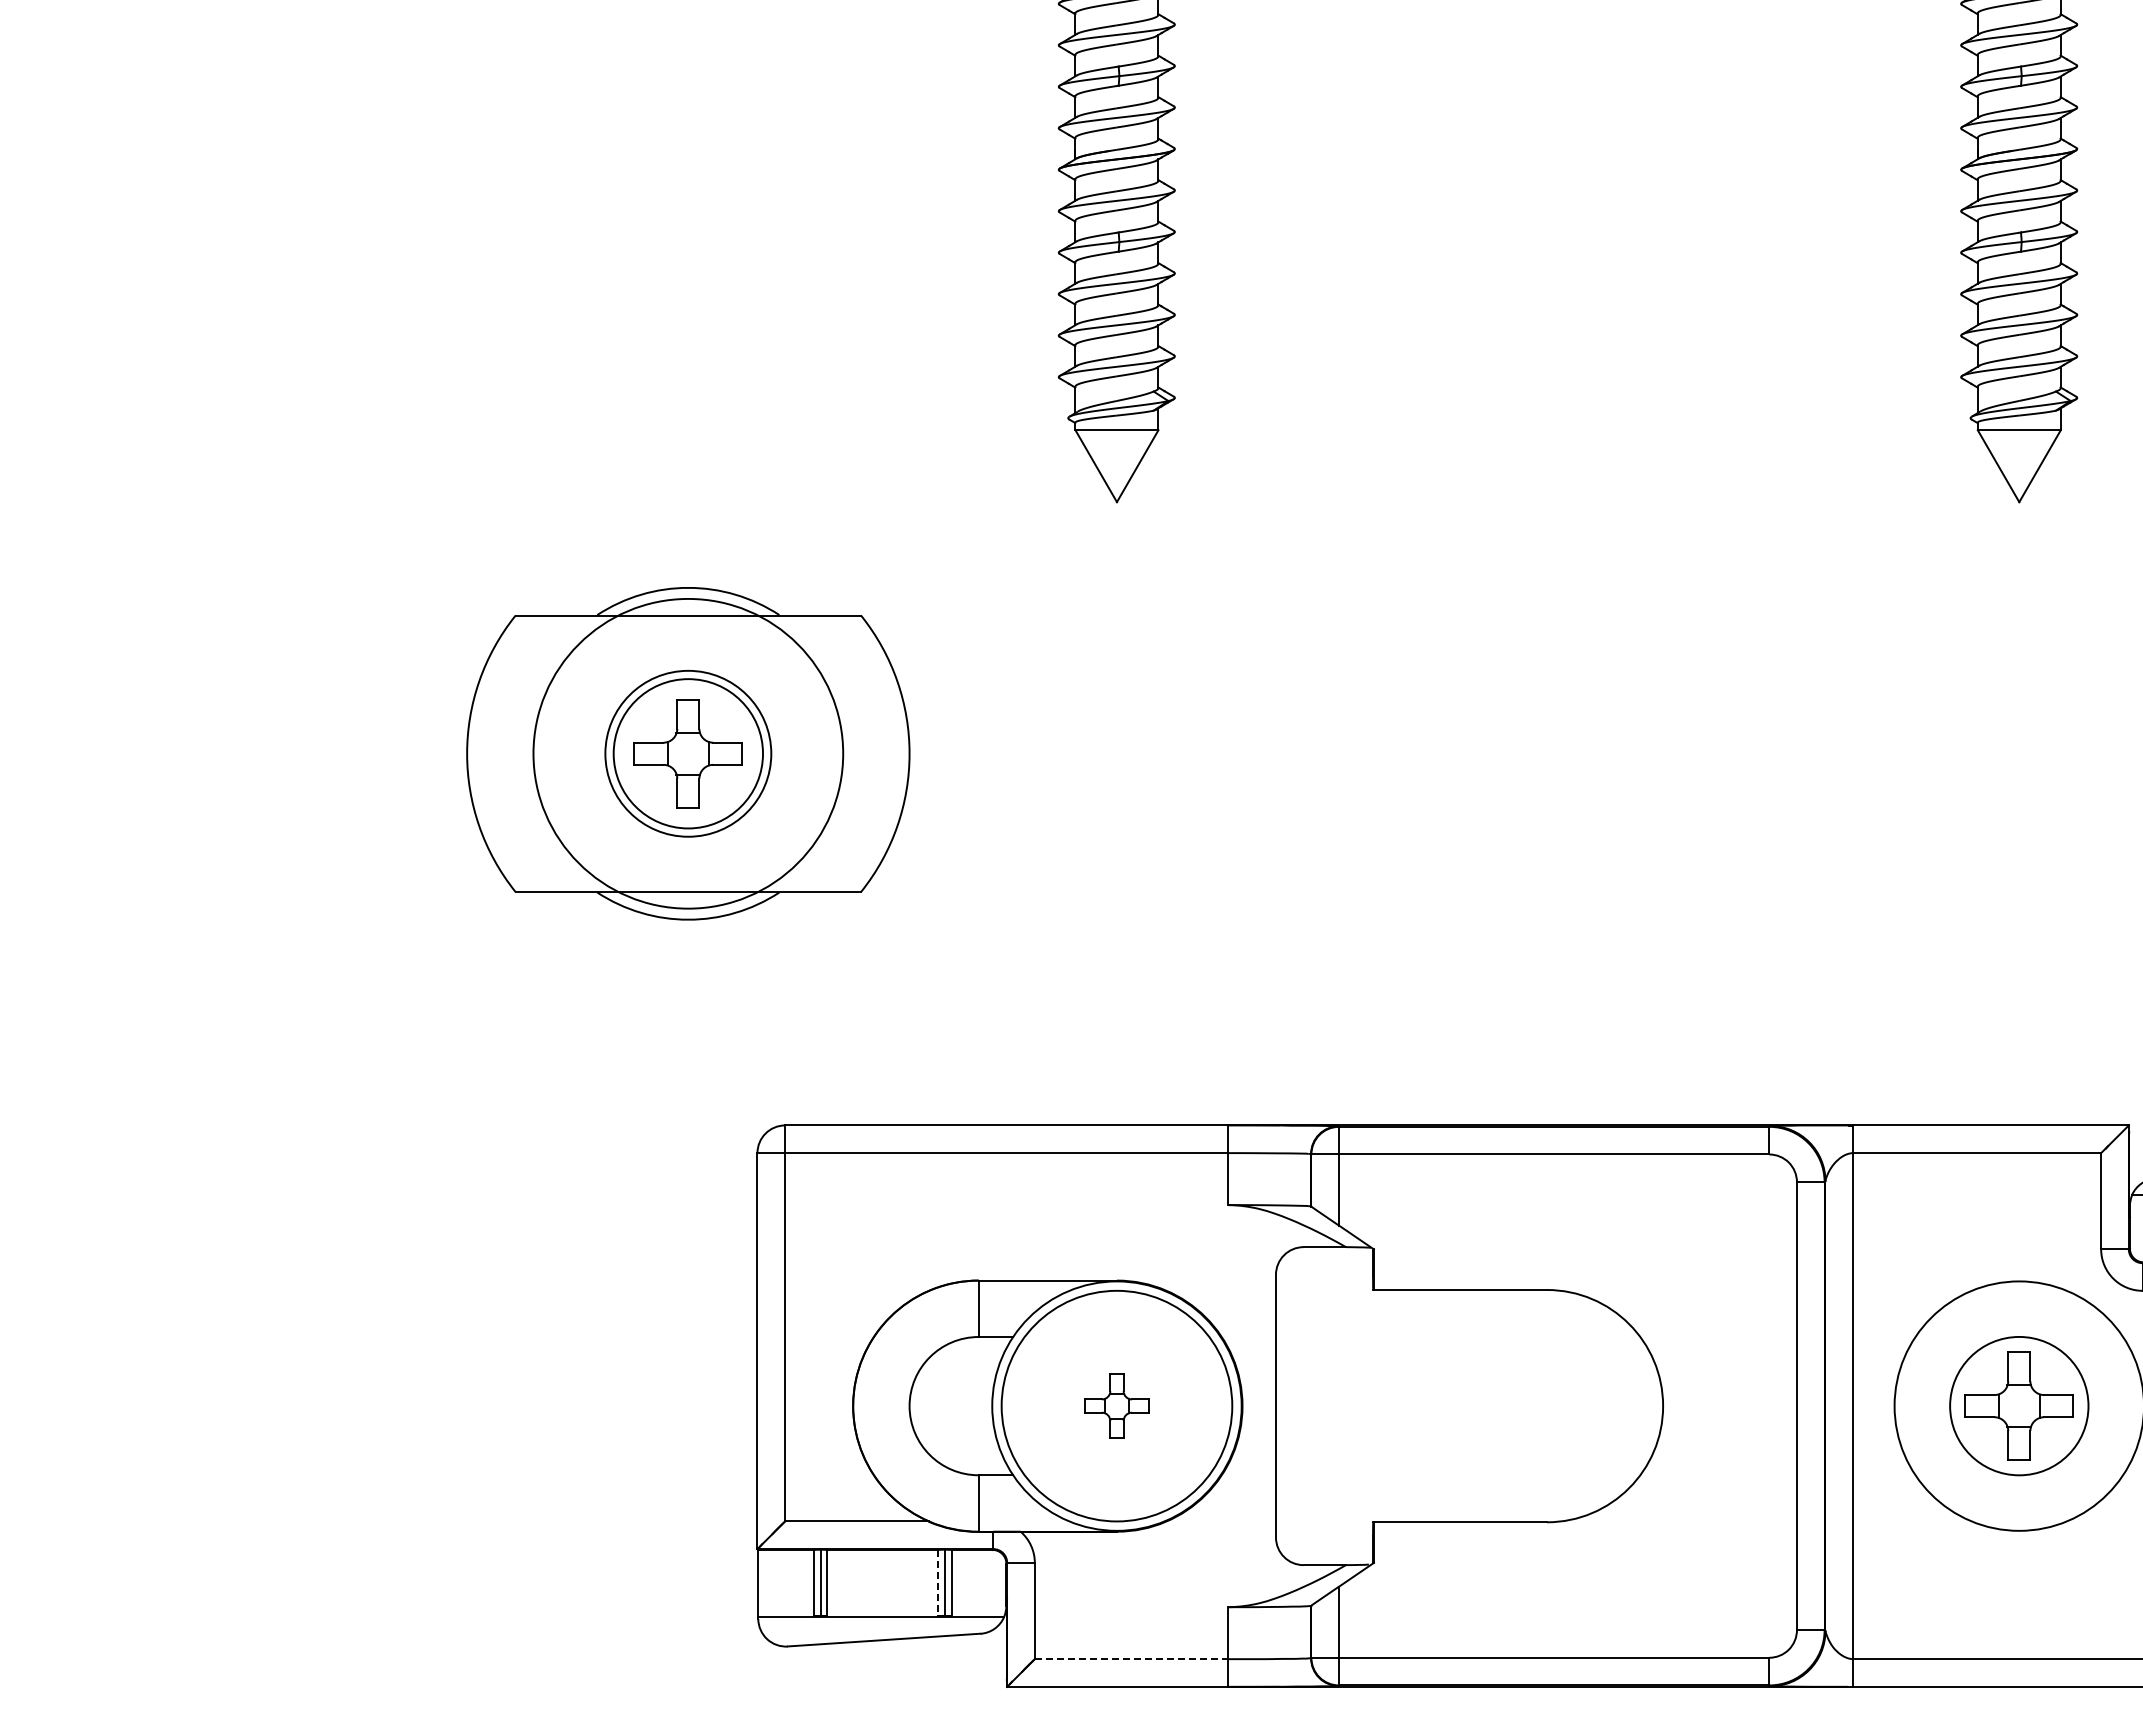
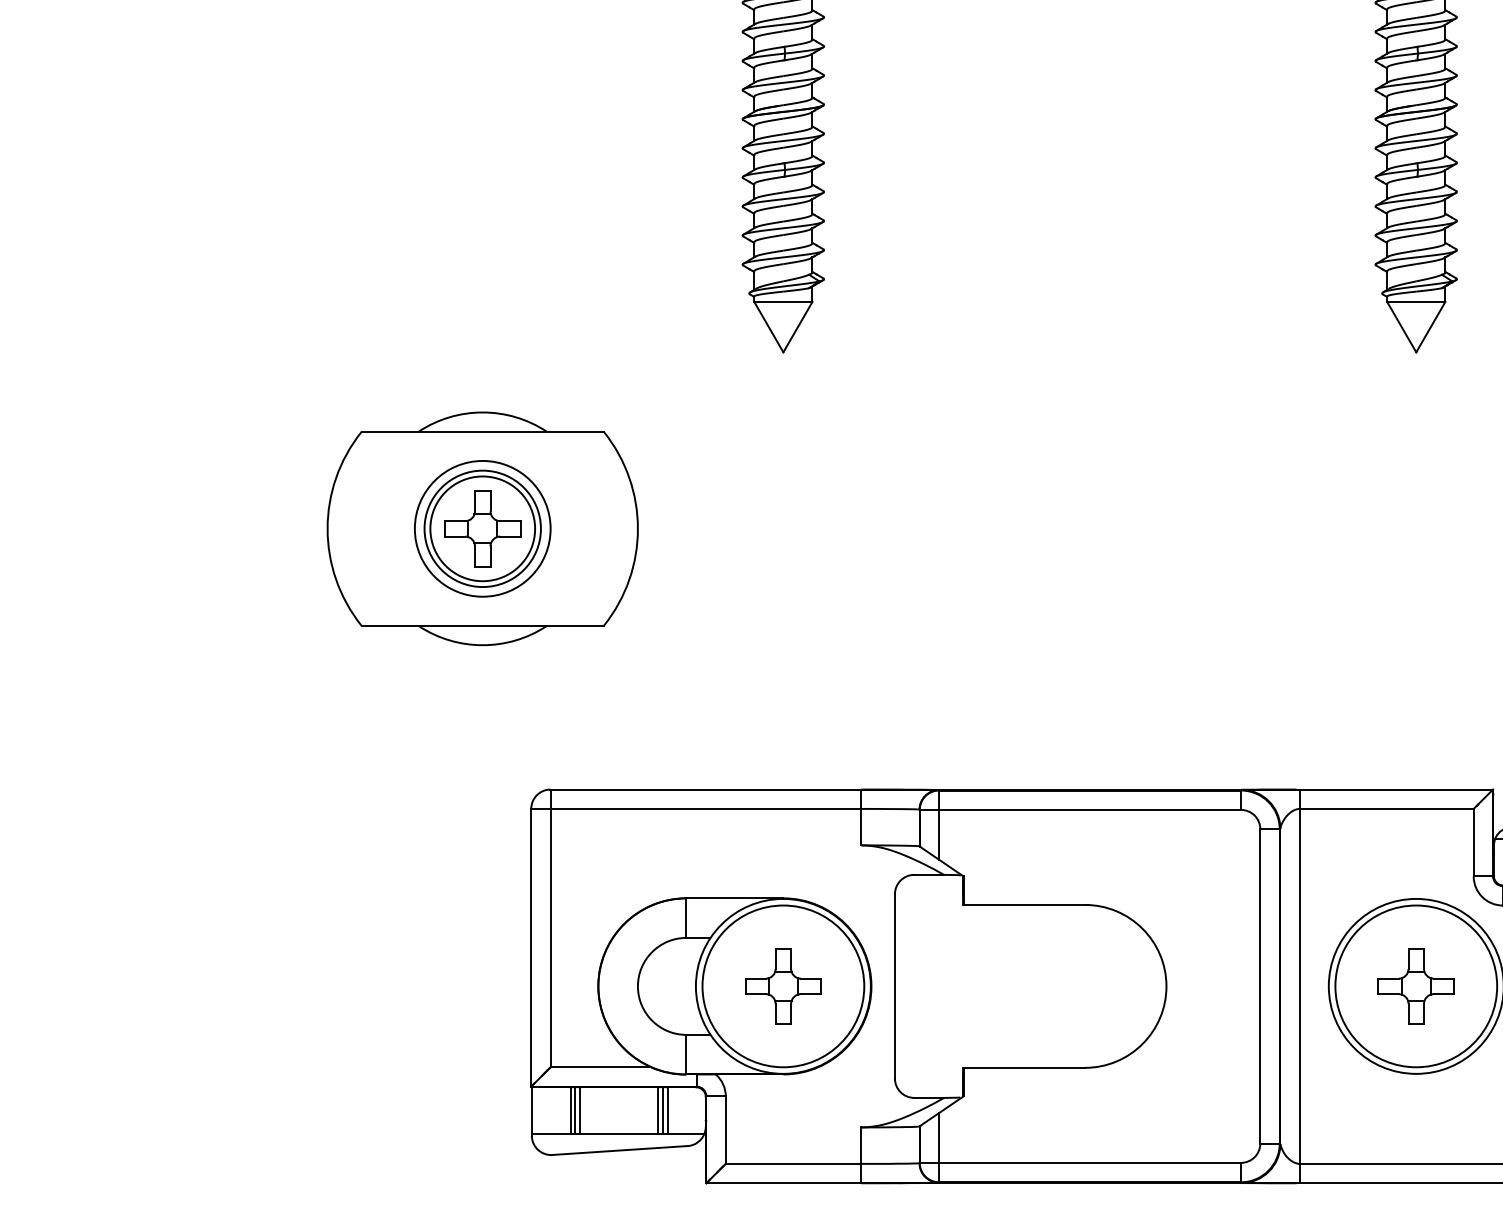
circle: (688, 753) -> (482, 528), size x0.62
part: (1116, 1405) -> (783, 985), size x1.67
circle: (2018, 1405) -> (1415, 985), size x1.67
line: (938, 1583) -> (658, 1110), dashed -> solid
line: (1131, 1659) -> (793, 1164), dashed -> solid

